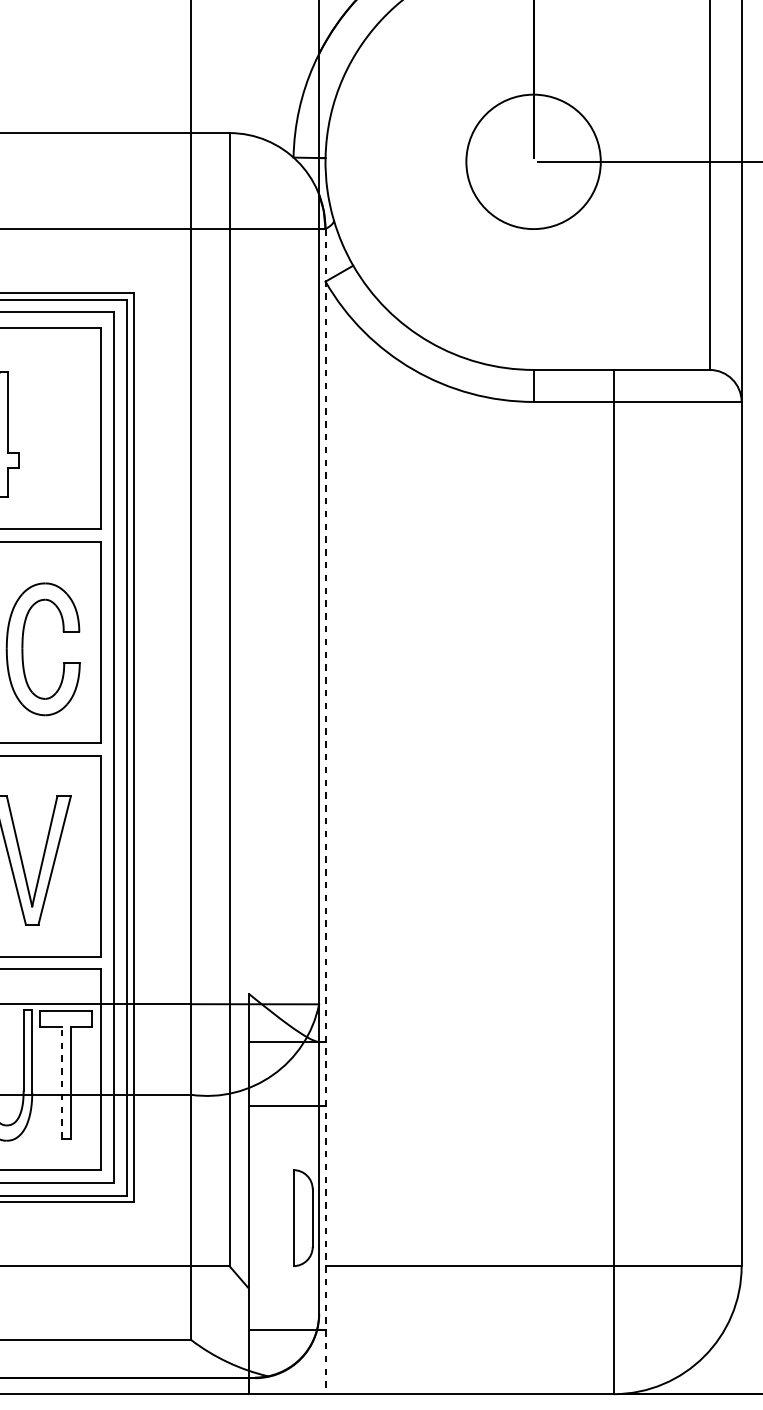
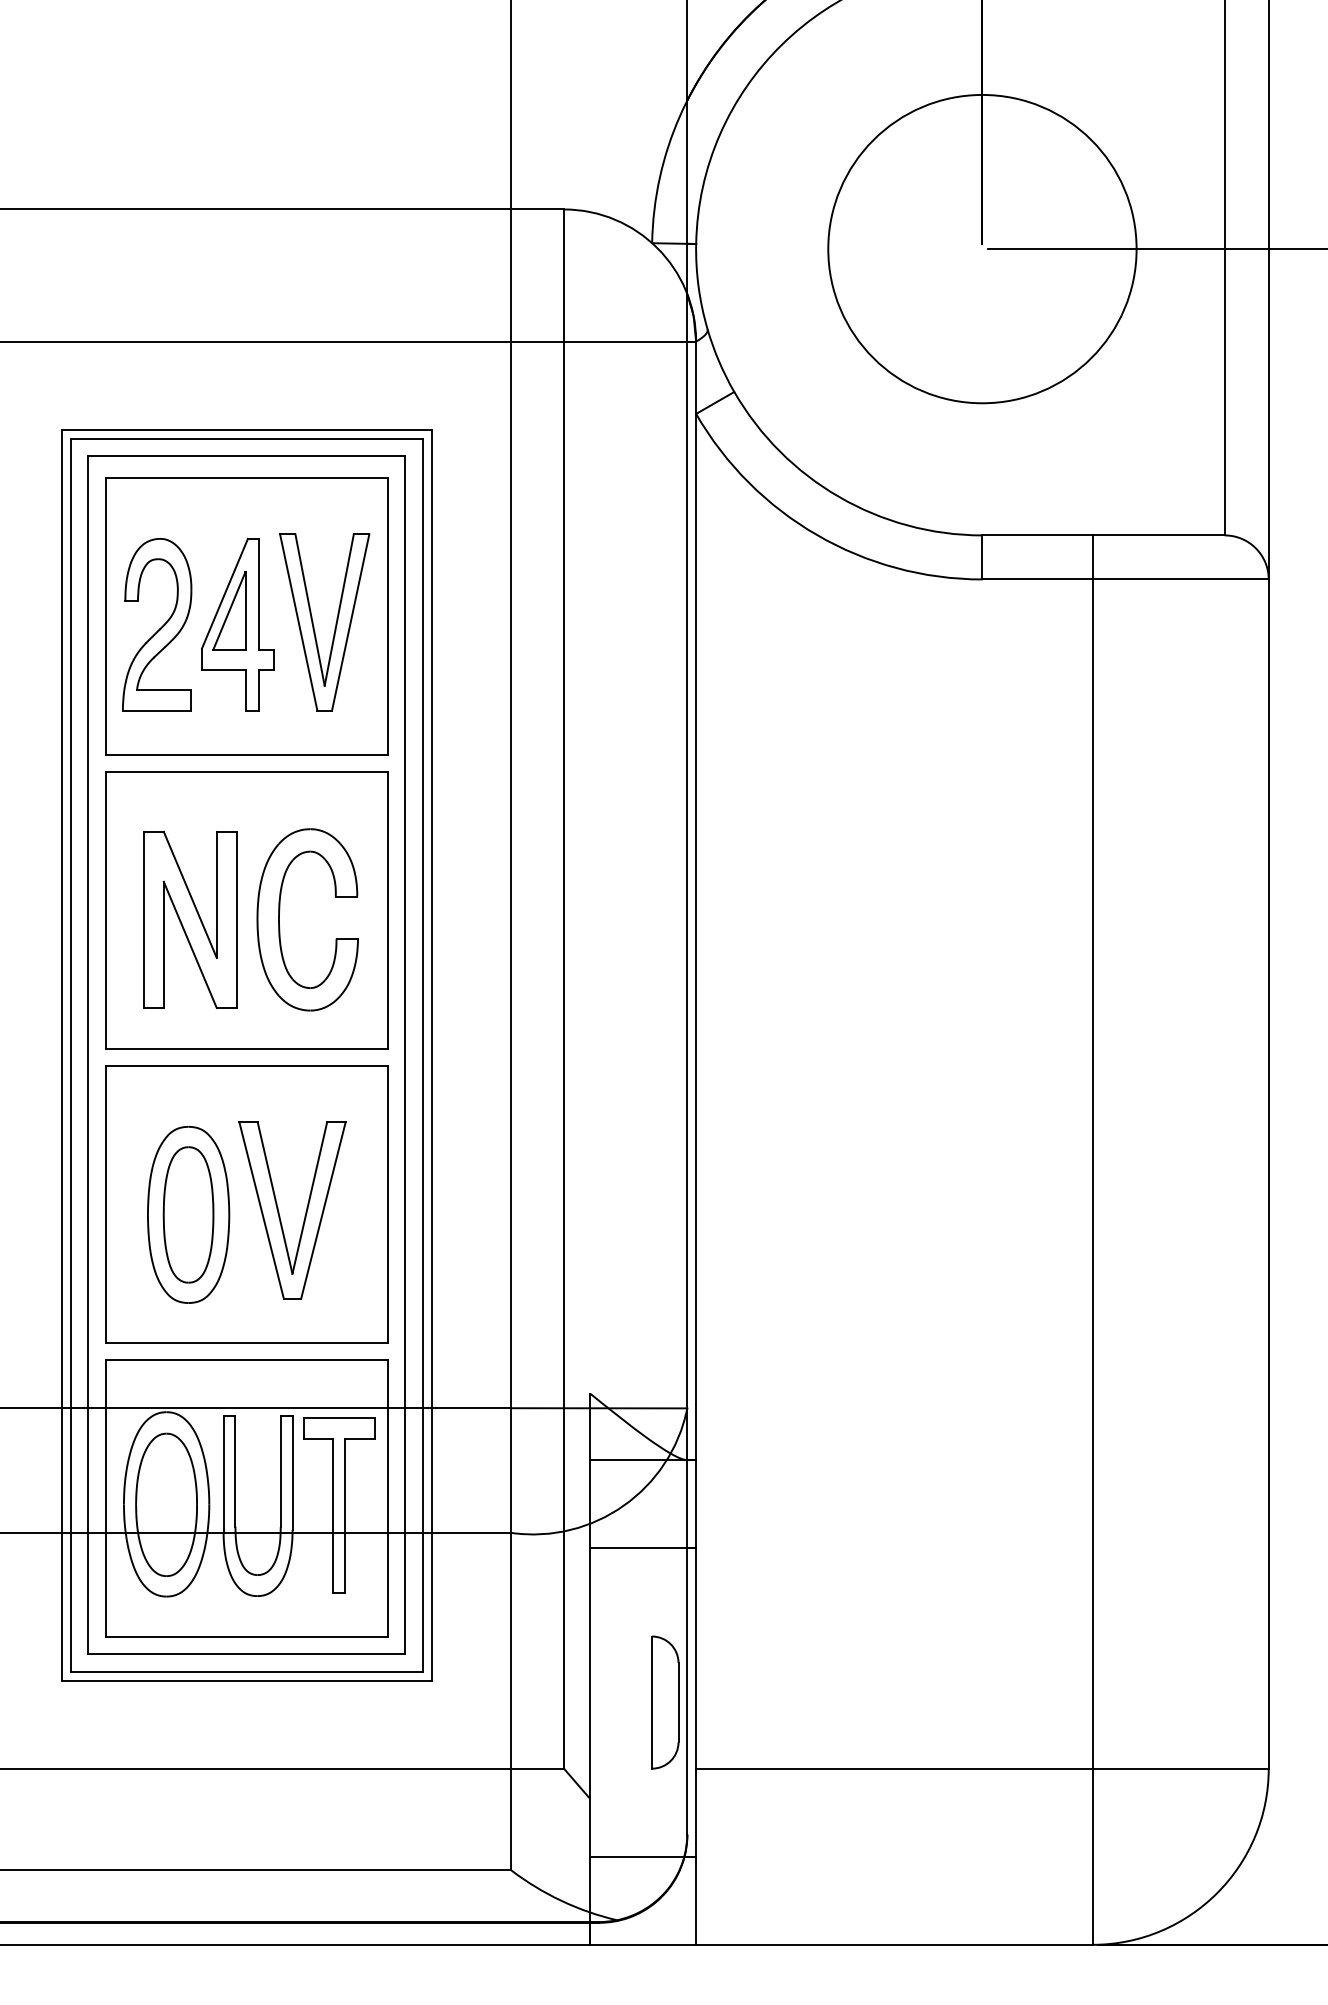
circle: (533, 161) -> (982, 248), size x1.67
part: (48, 436) -> (314, 626), added
line: (325, 811) -> (696, 1143), dashed -> solid
line: (62, 1082) -> (333, 1515), dashed -> solid

